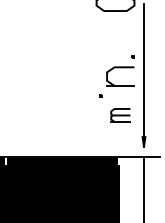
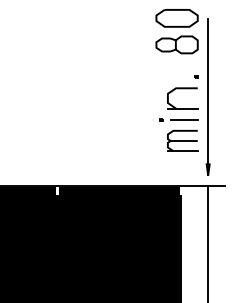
curve: (114, 27) -> (176, 44), added
line: (121, 95) -> (183, 119), added
part: (120, 115) -> (182, 140), size x1.43

